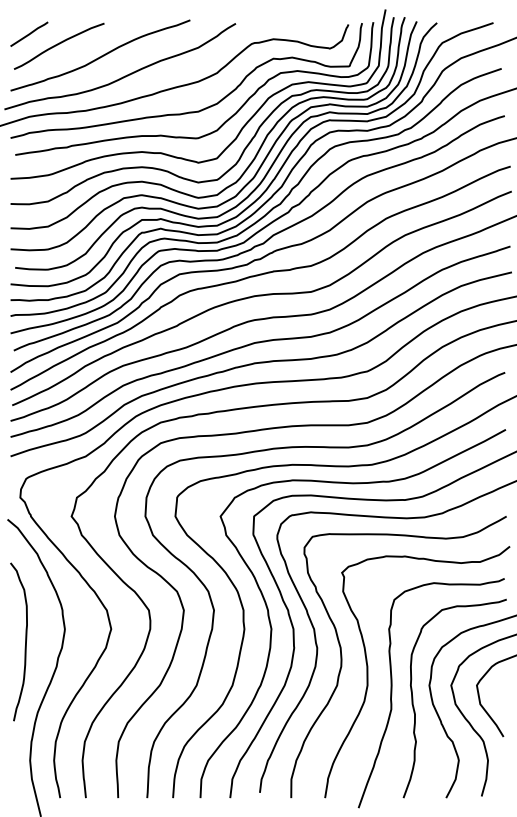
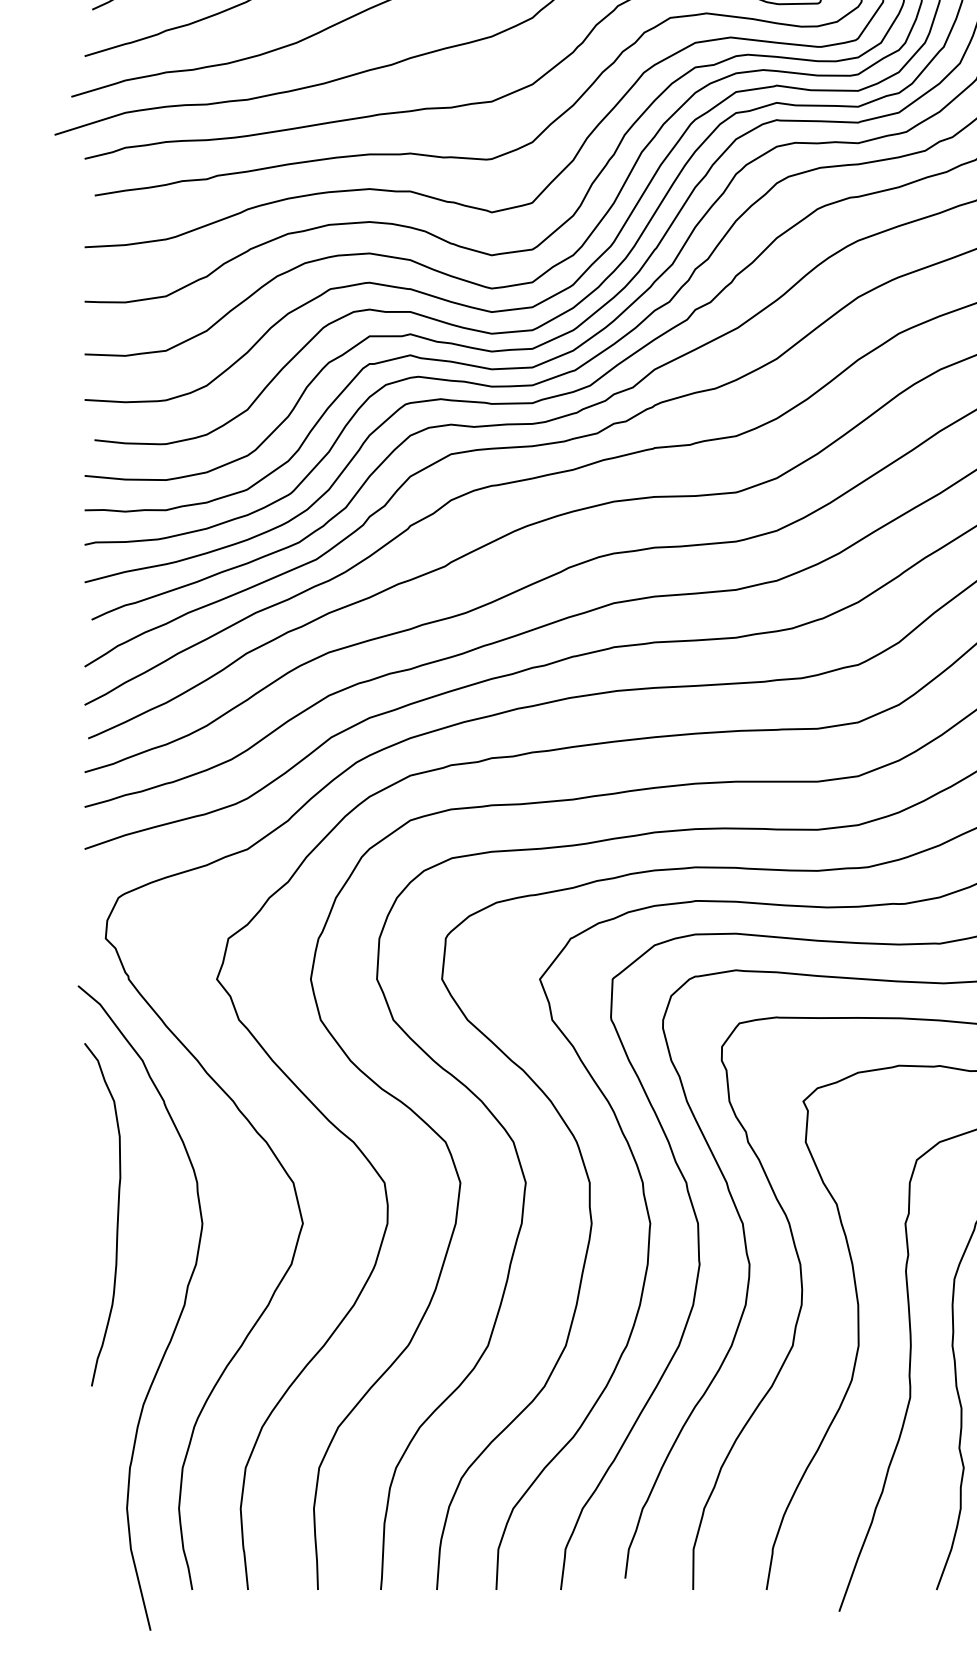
curve: (25, 641) -> (116, 1213), moved

